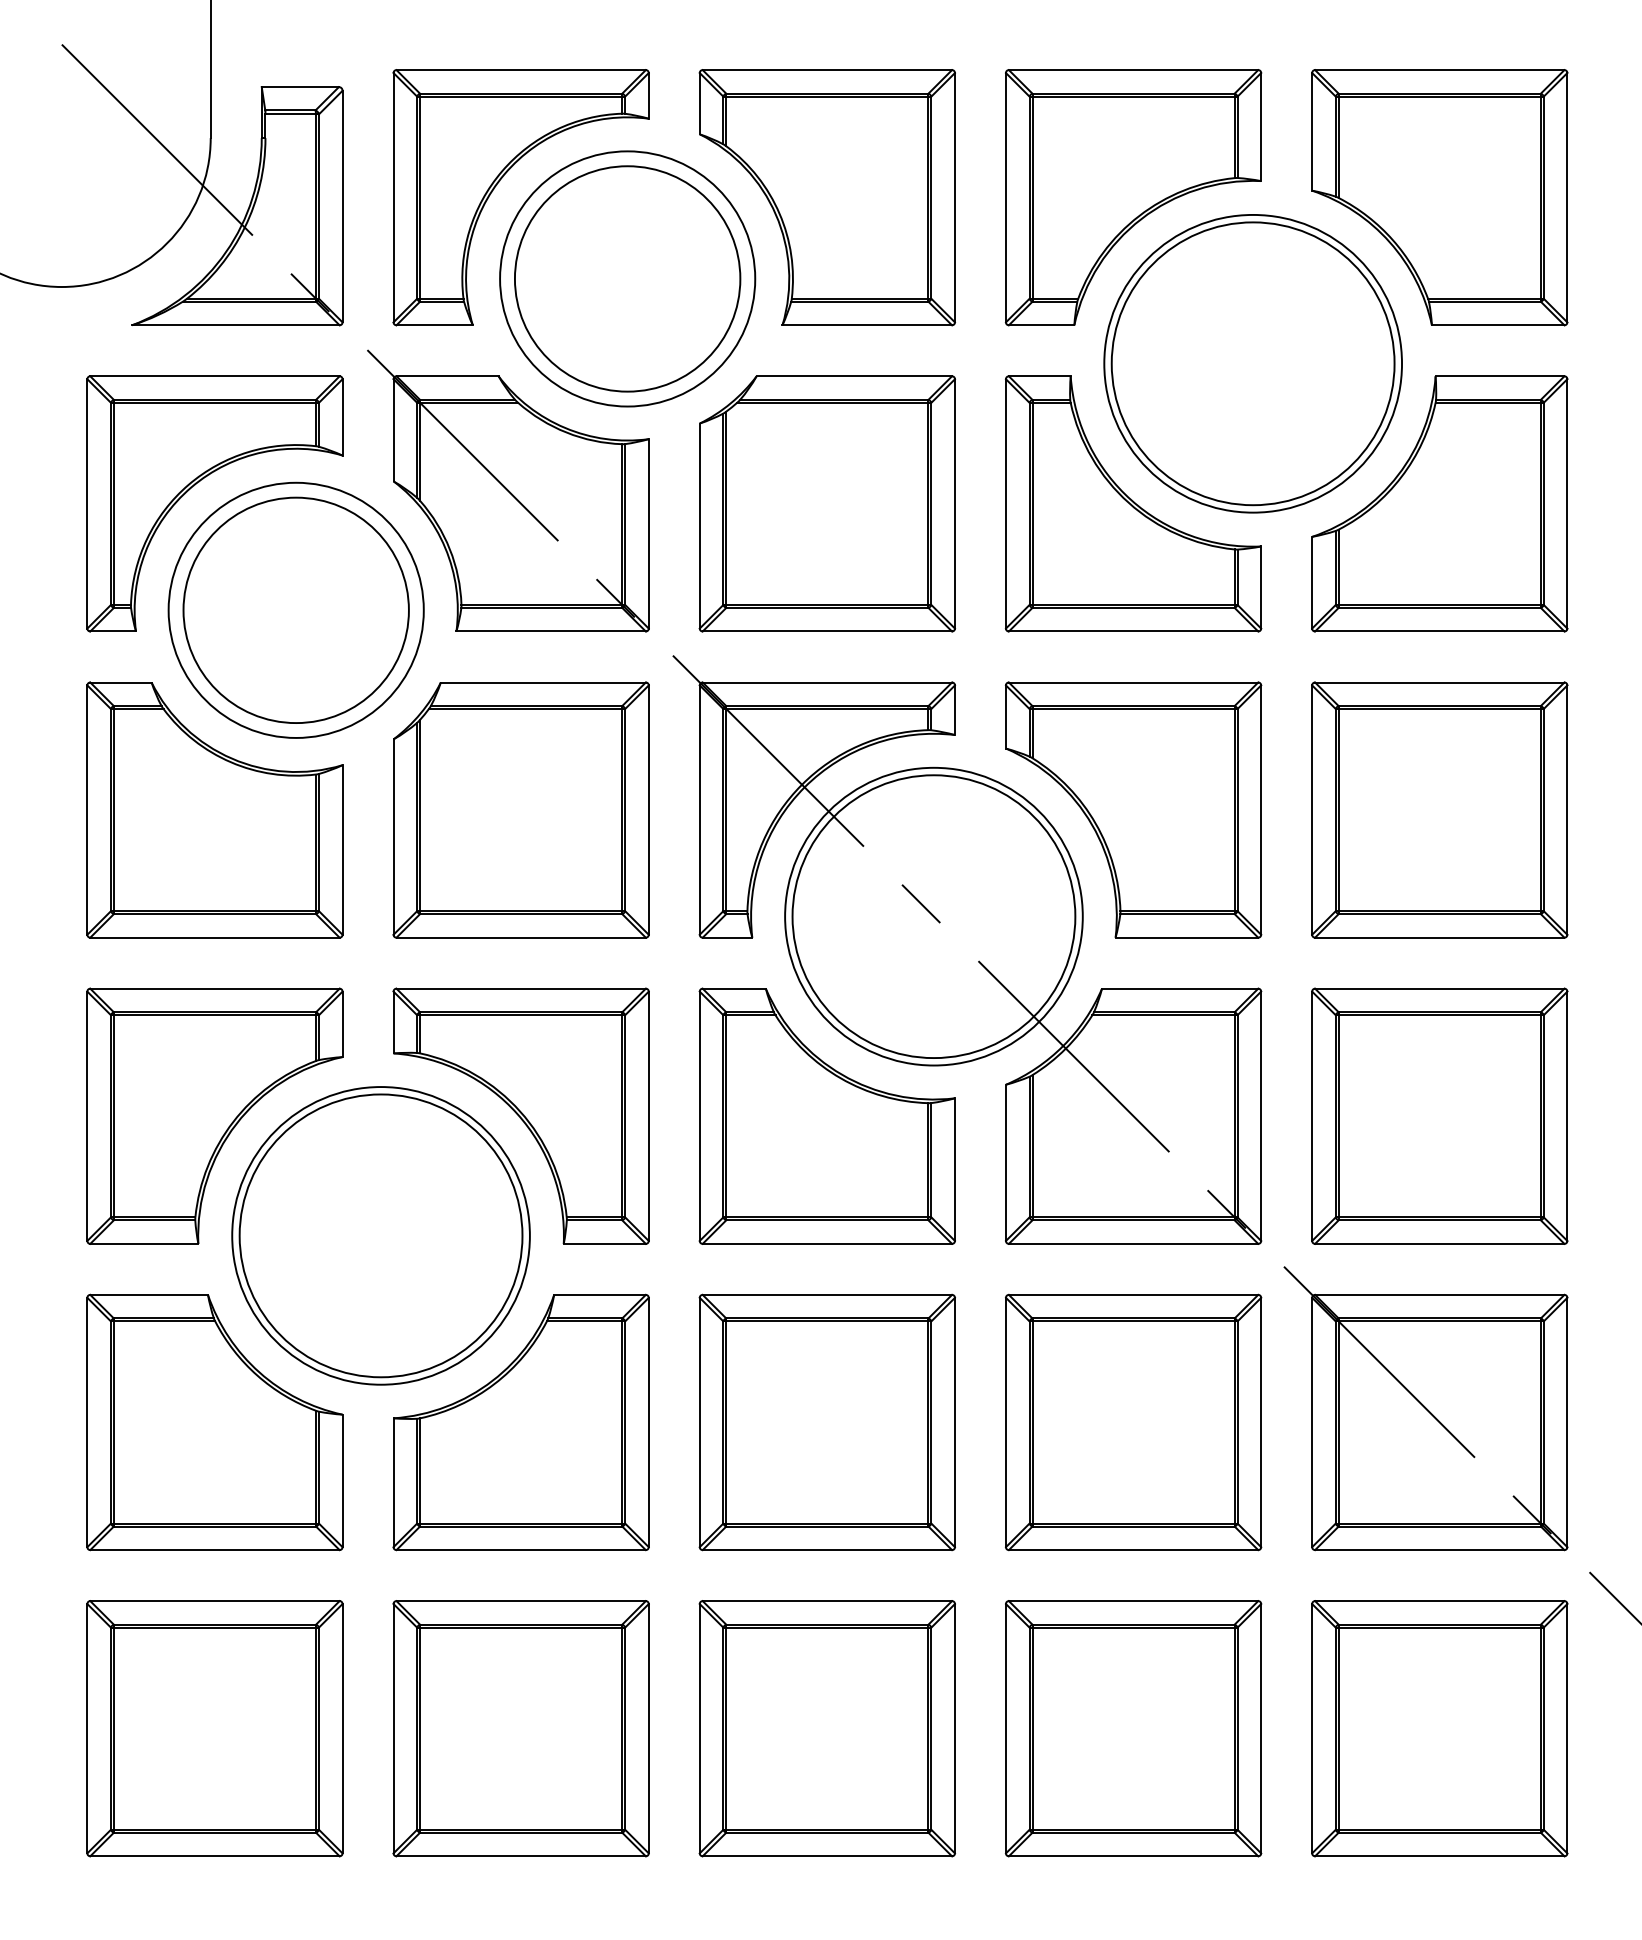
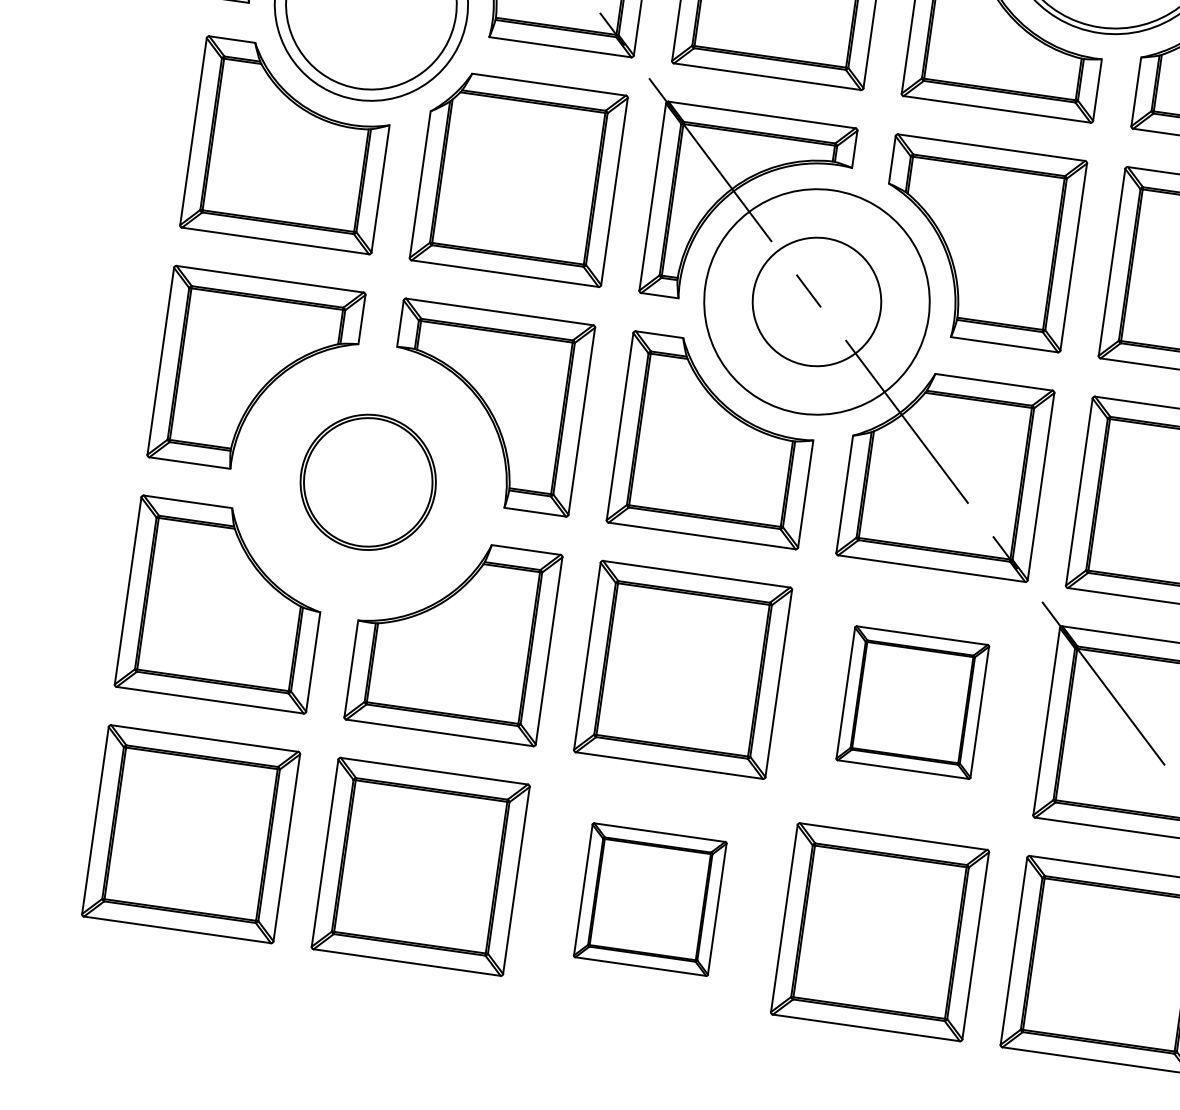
circle: (933, 916) -> (816, 301), size x0.6
part: (380, 1235) -> (367, 482), size x0.6
part: (1133, 1422) -> (912, 702), size x0.7
part: (826, 1728) -> (649, 899), size x0.7

